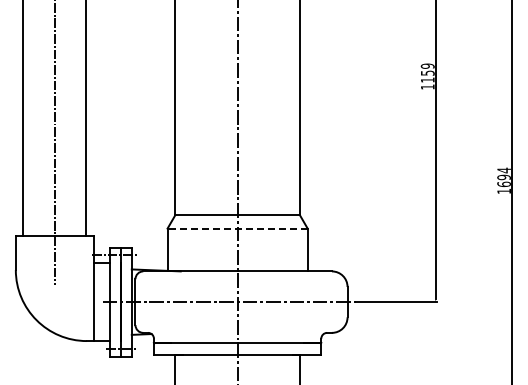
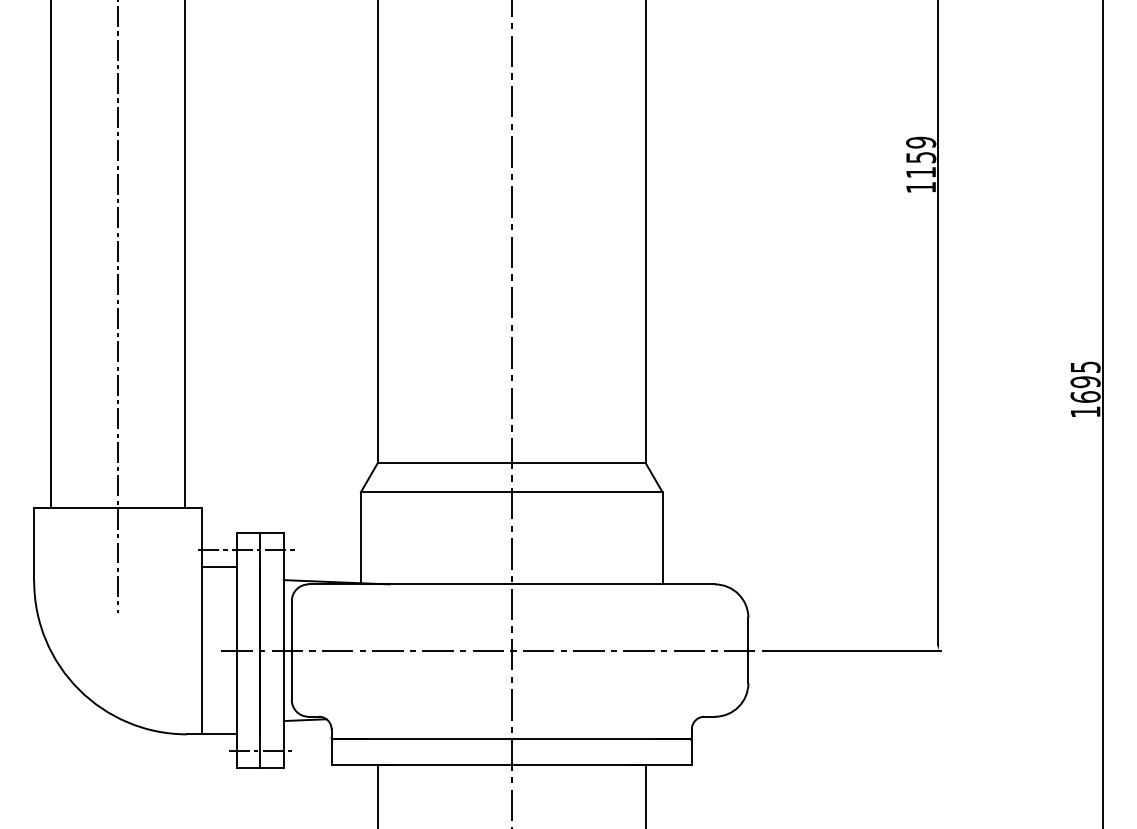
text: (503, 170) -> (1084, 367), 1694 -> 1695
line: (237, 228) -> (511, 492), dashed -> solid

